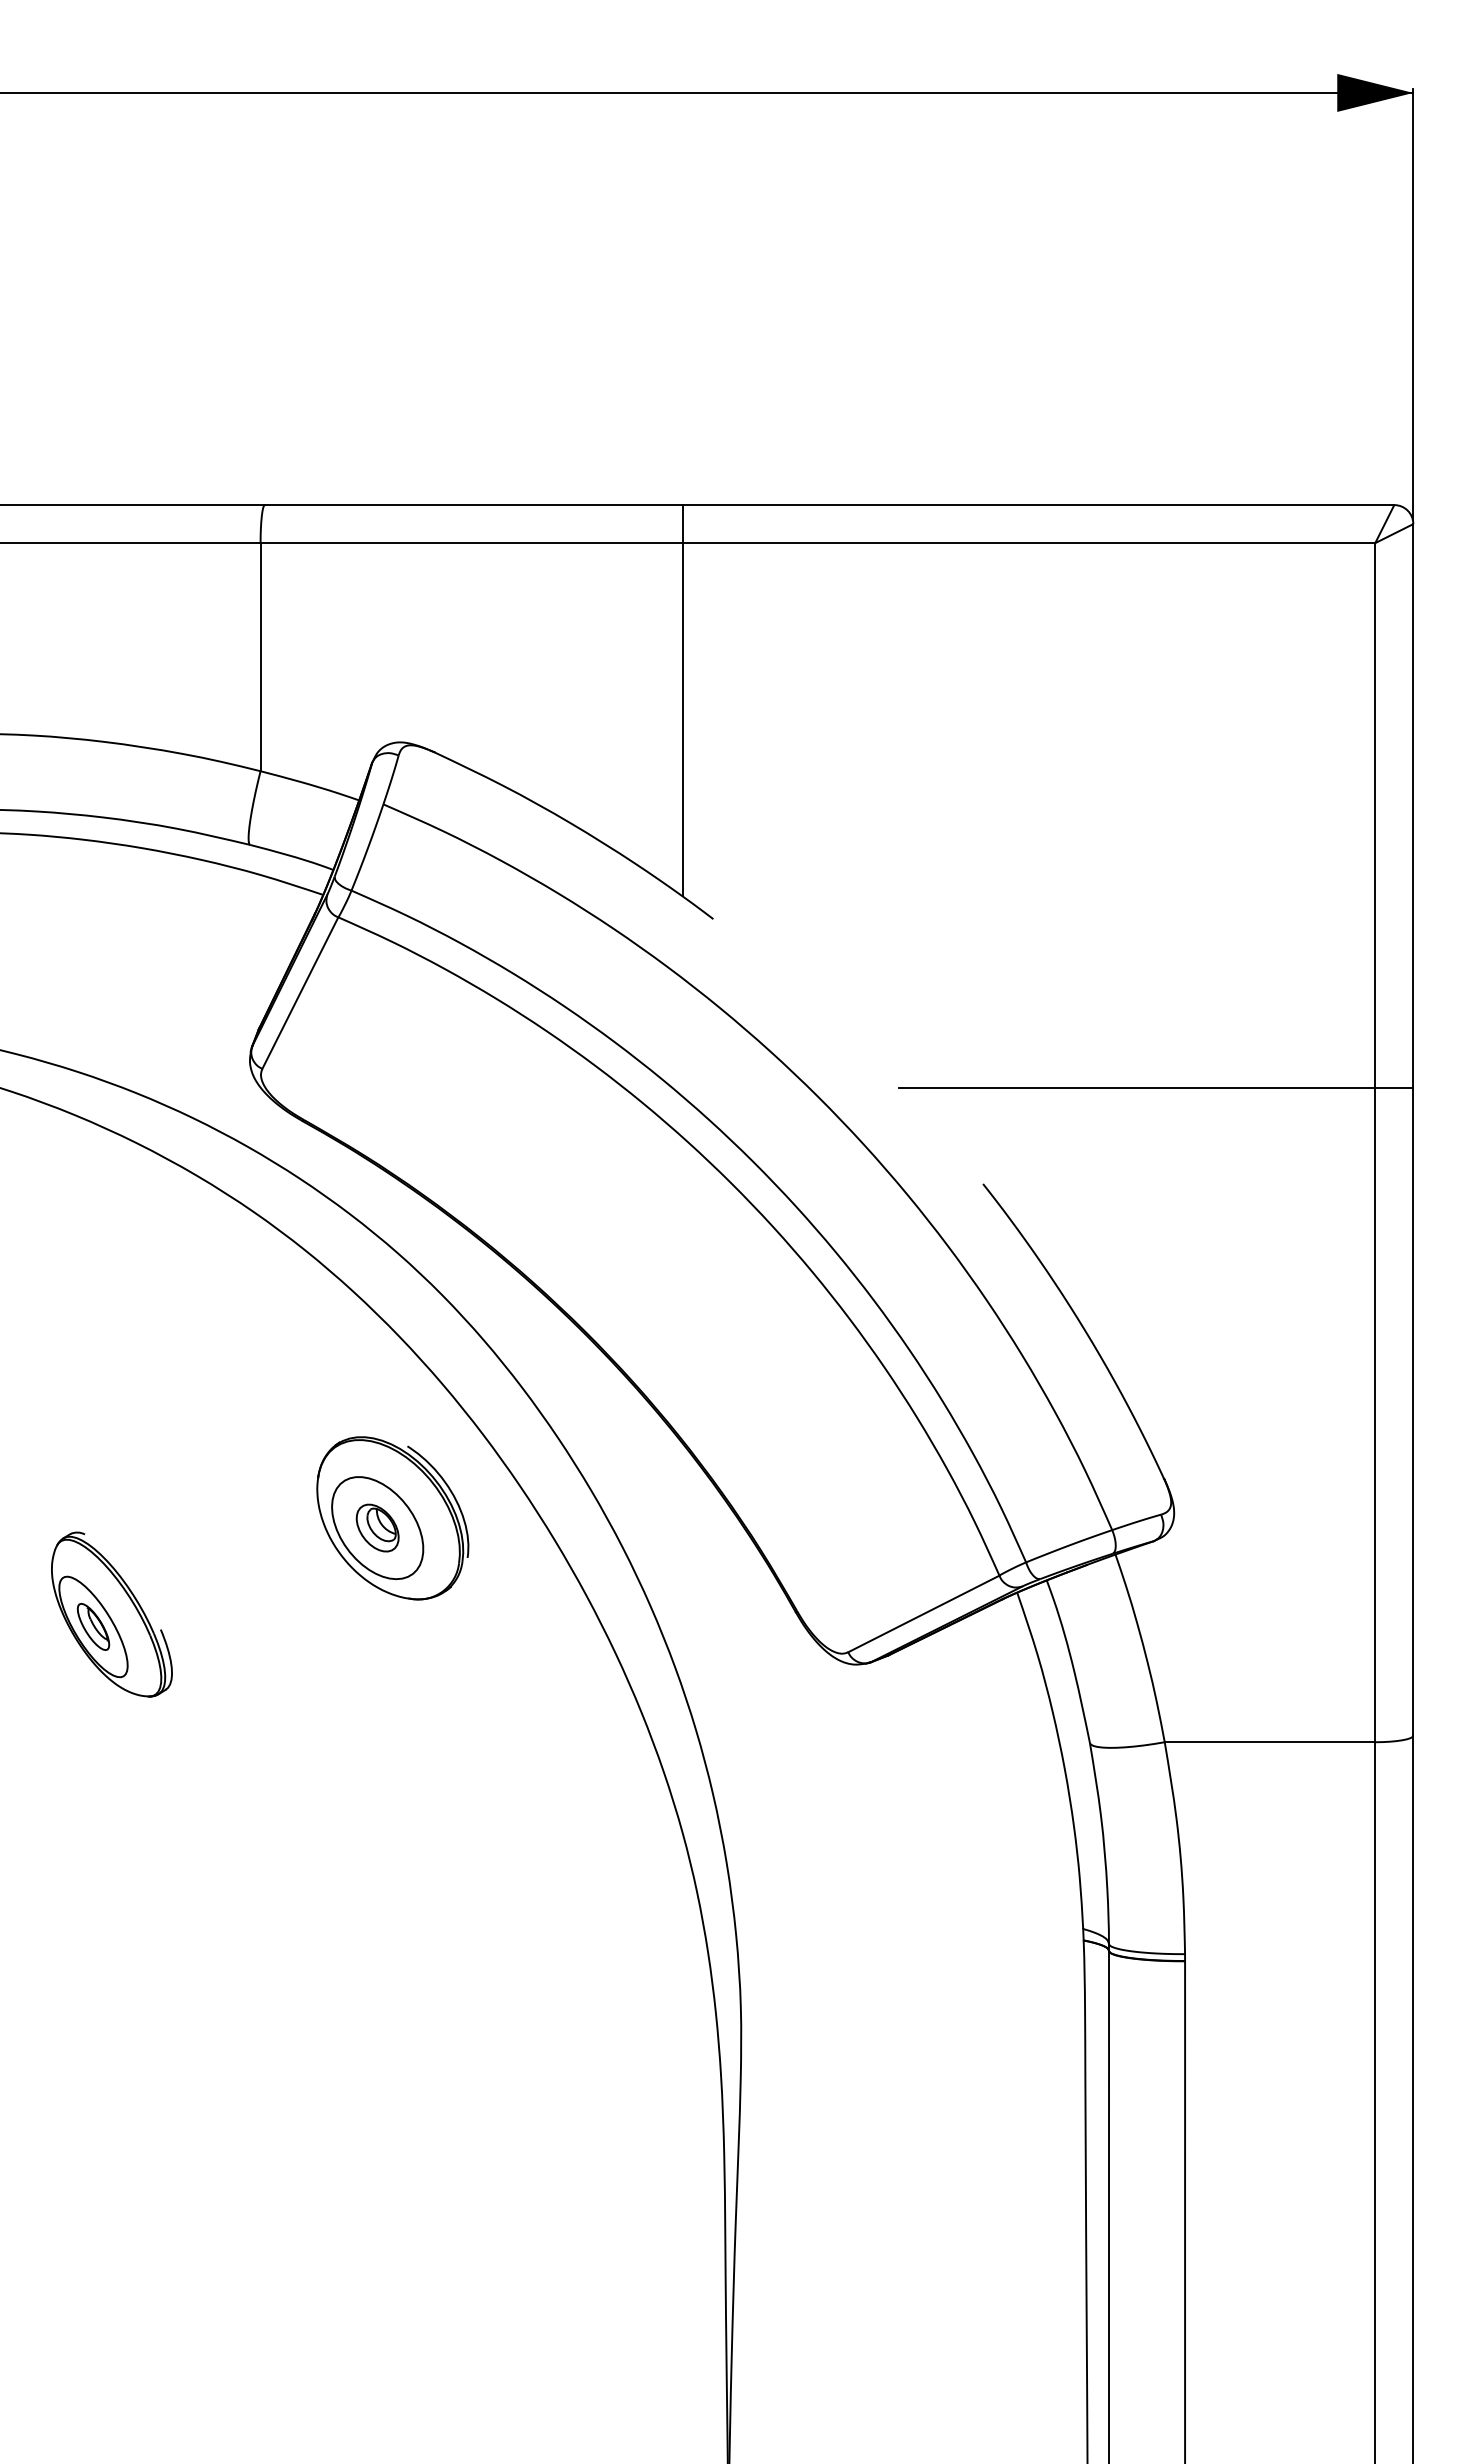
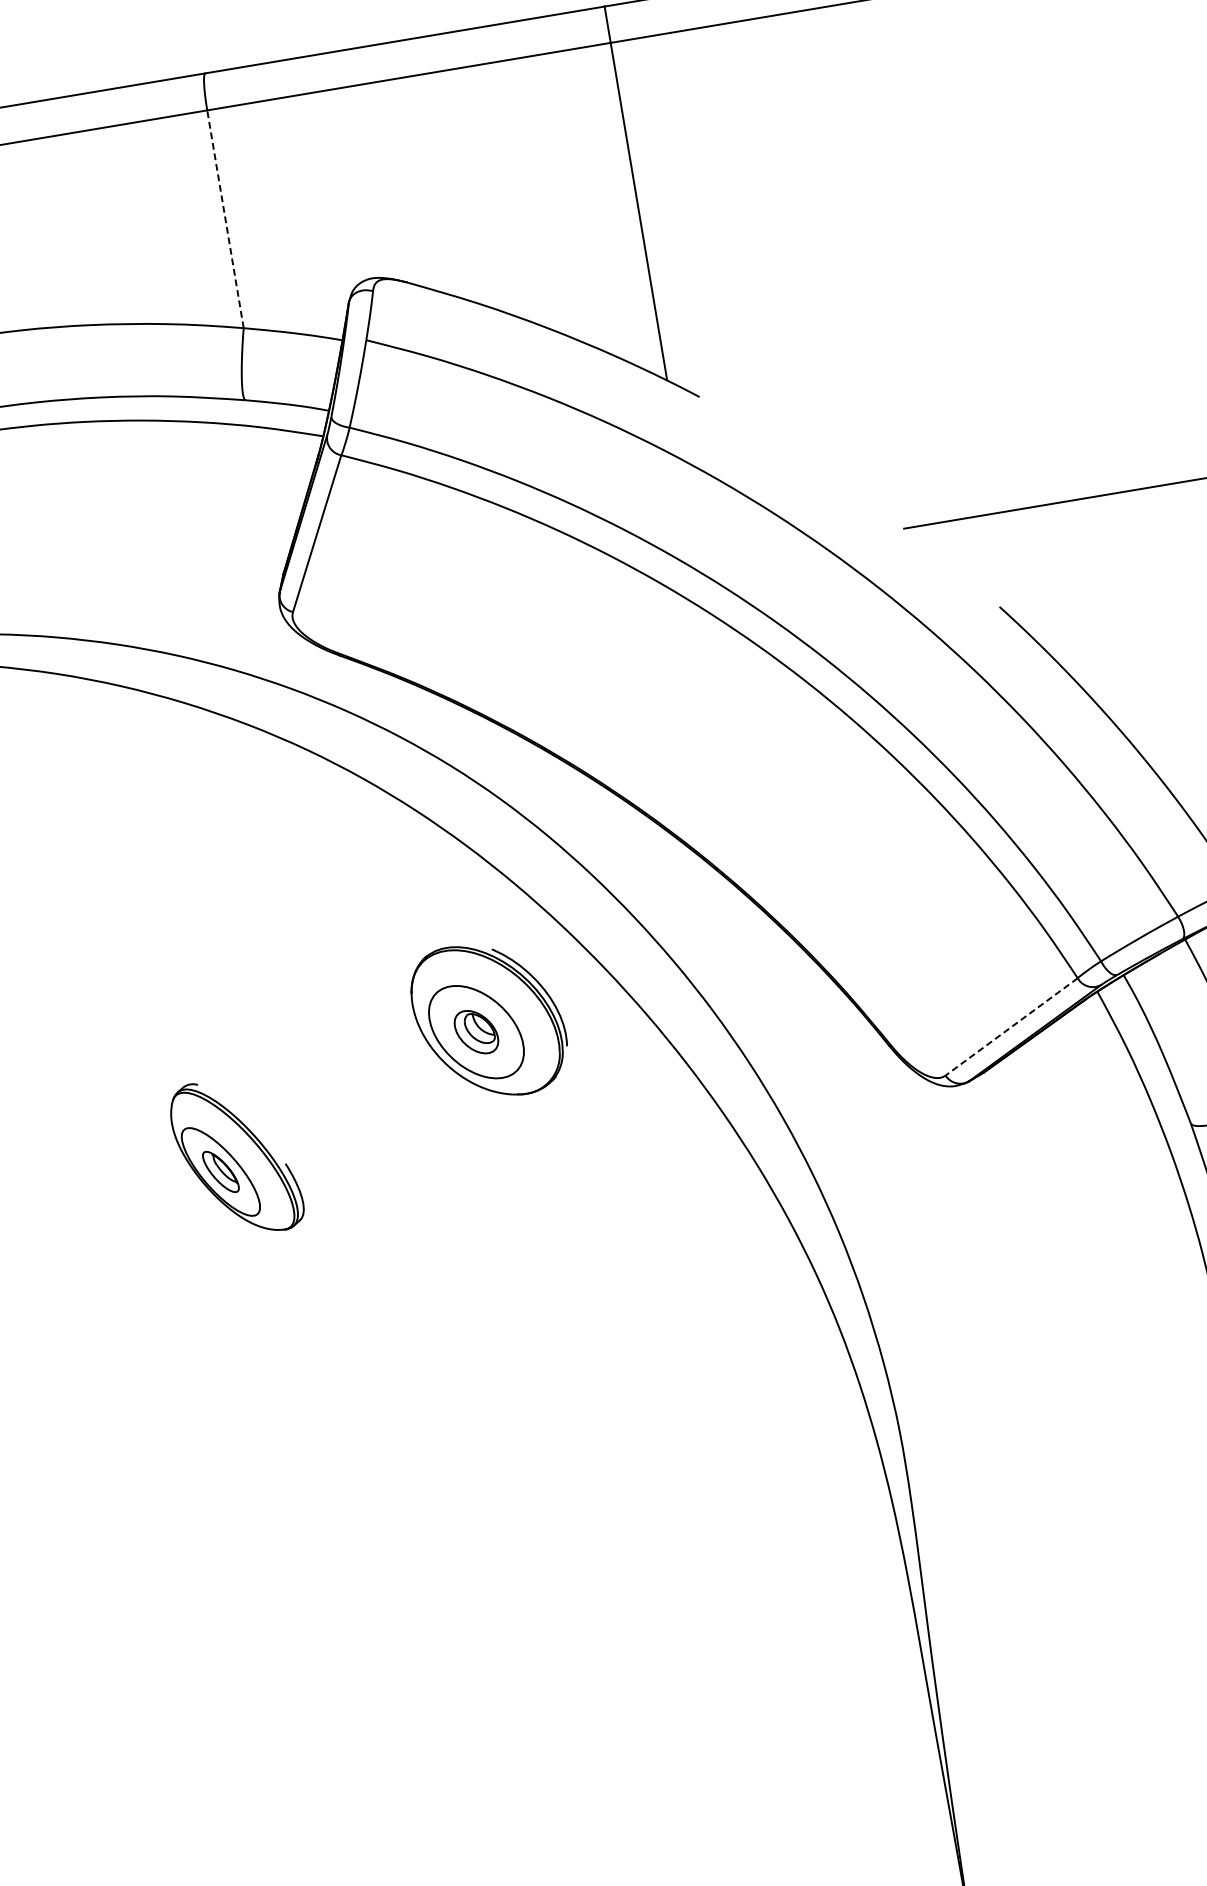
line: (260, 656) -> (225, 218), solid -> dashed
line: (923, 1613) -> (1011, 1026), solid -> dashed

